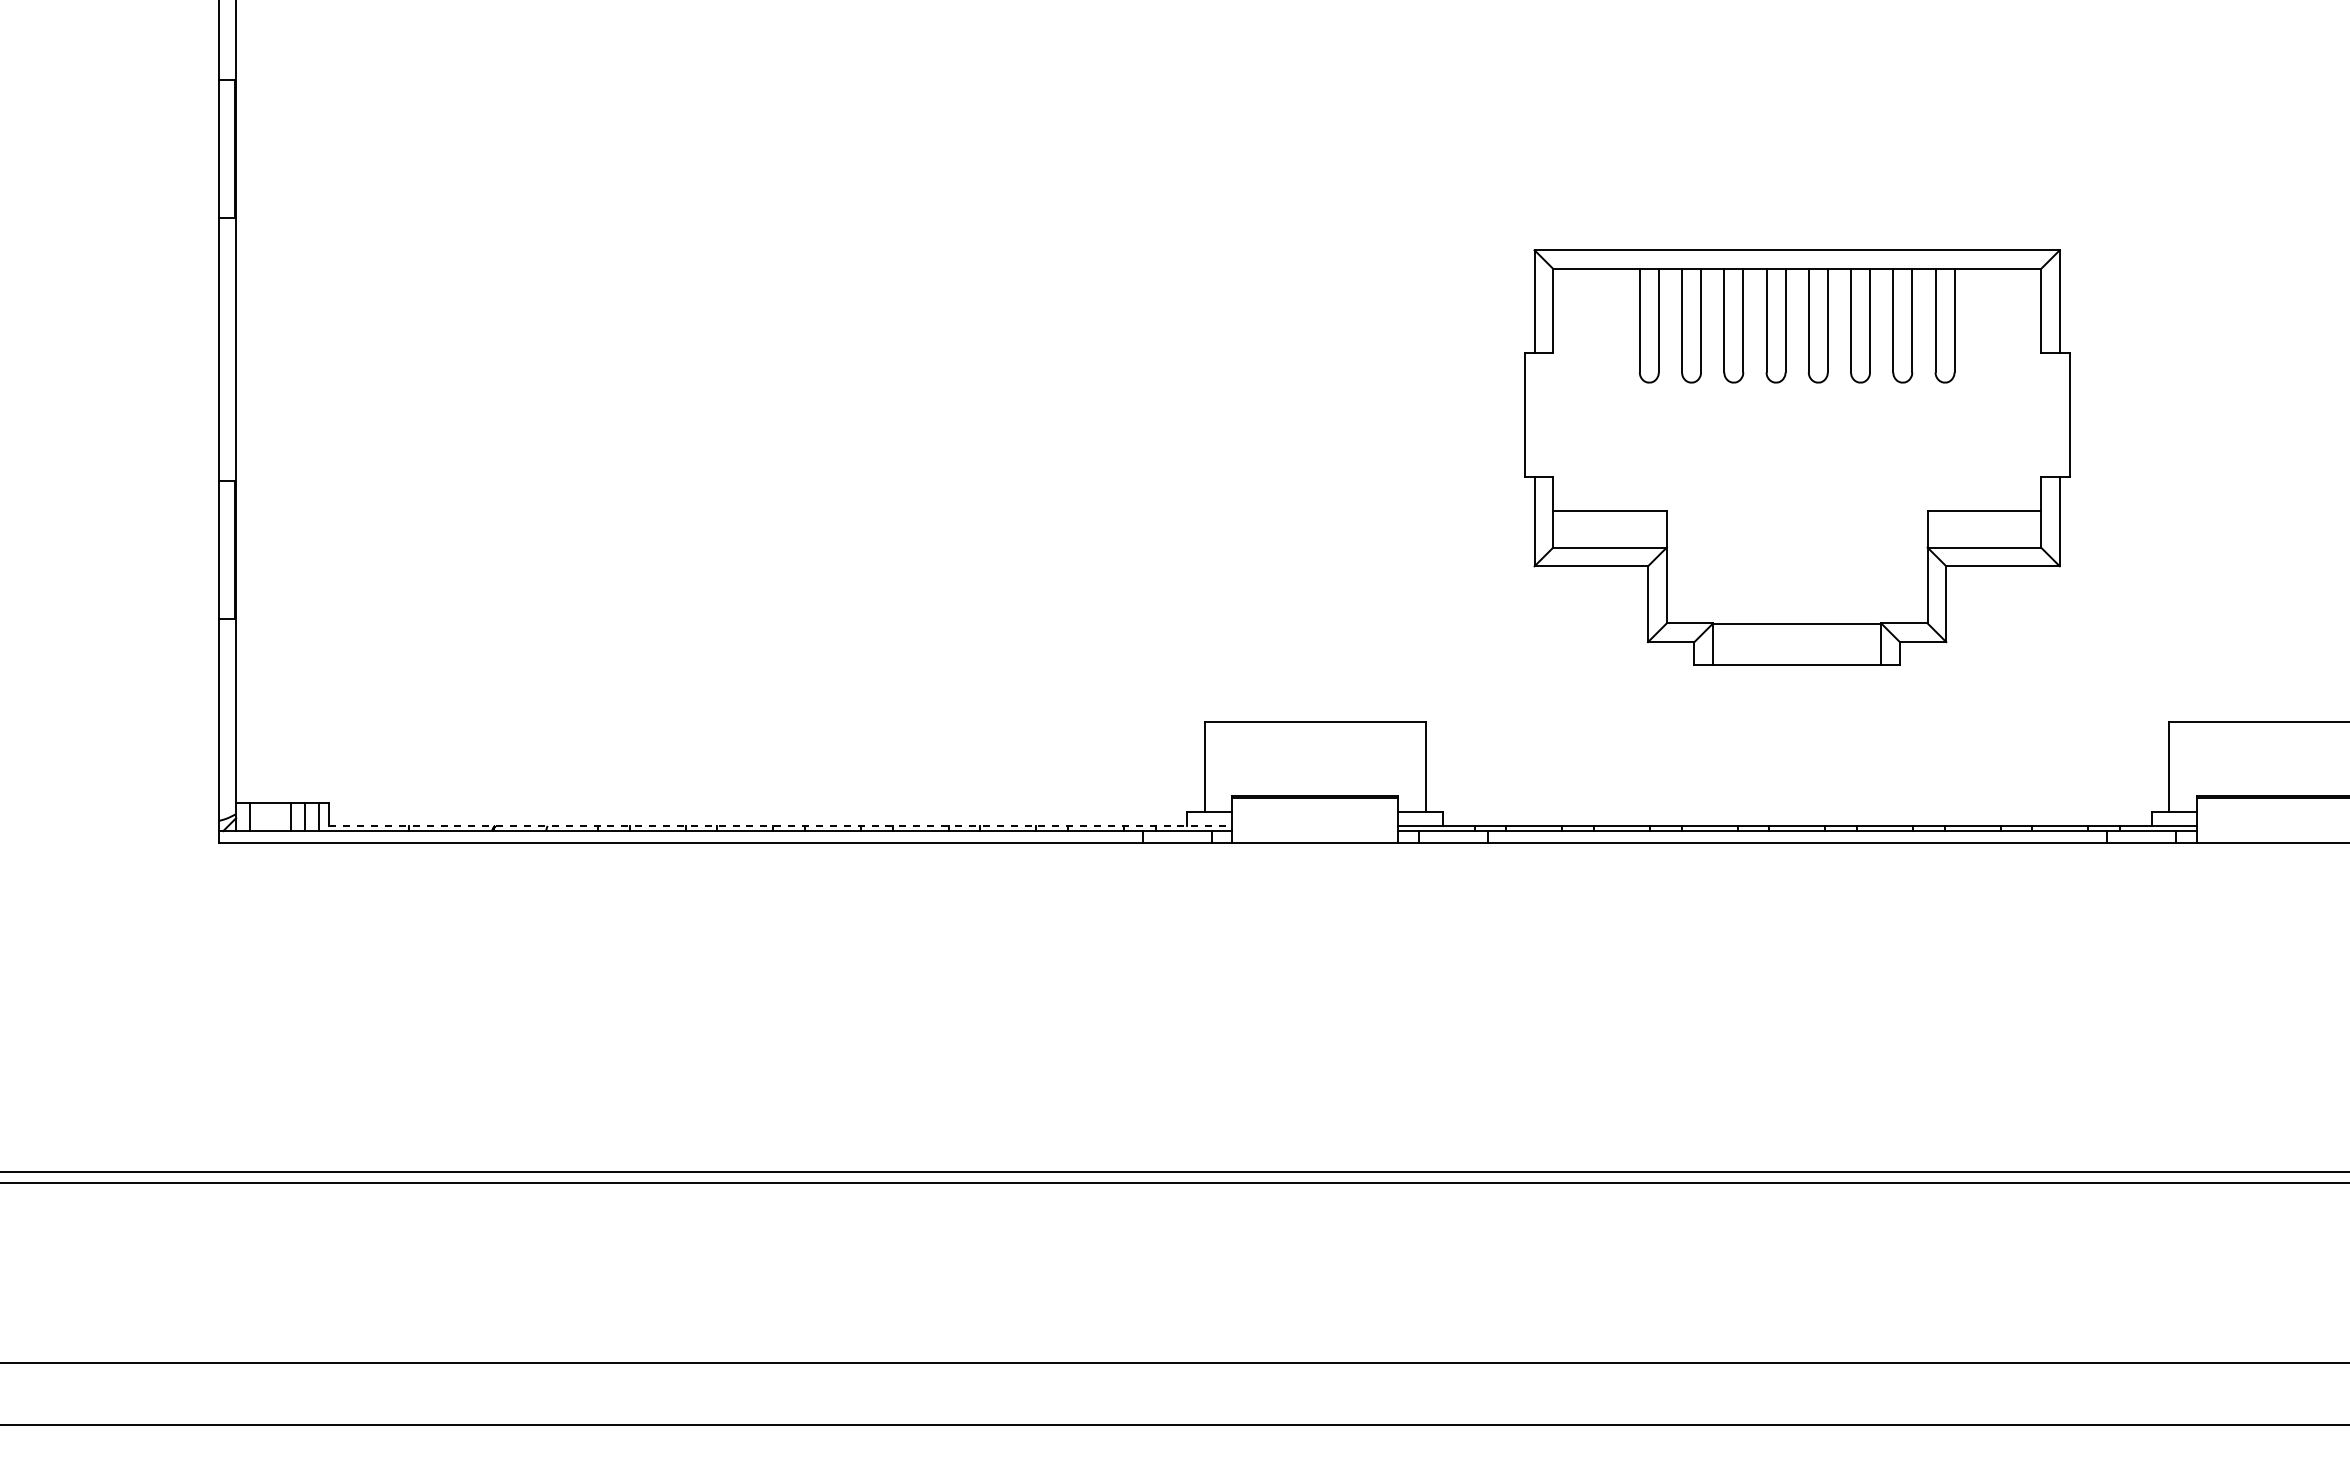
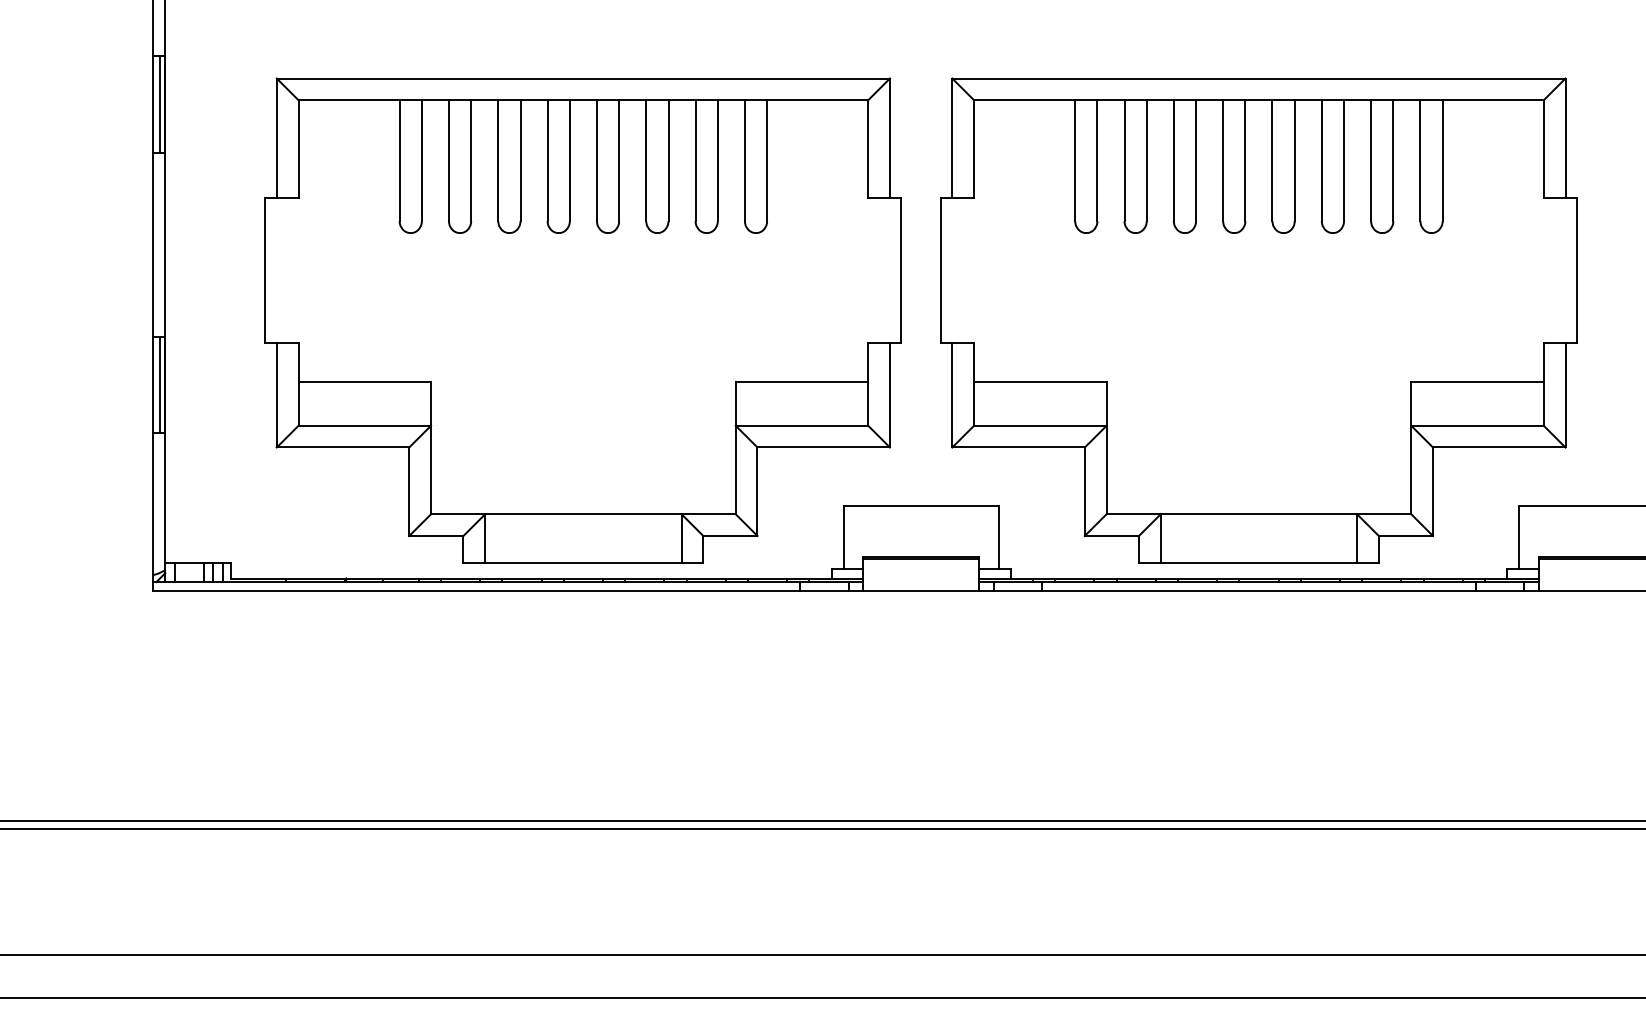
line: (228, 149) -> (159, 104), added
part: (832, 457) -> (583, 320), added
part: (1796, 457) -> (1258, 320), size x1.67
line: (228, 549) -> (159, 384), added
line: (781, 825) -> (547, 578), dashed -> solid

